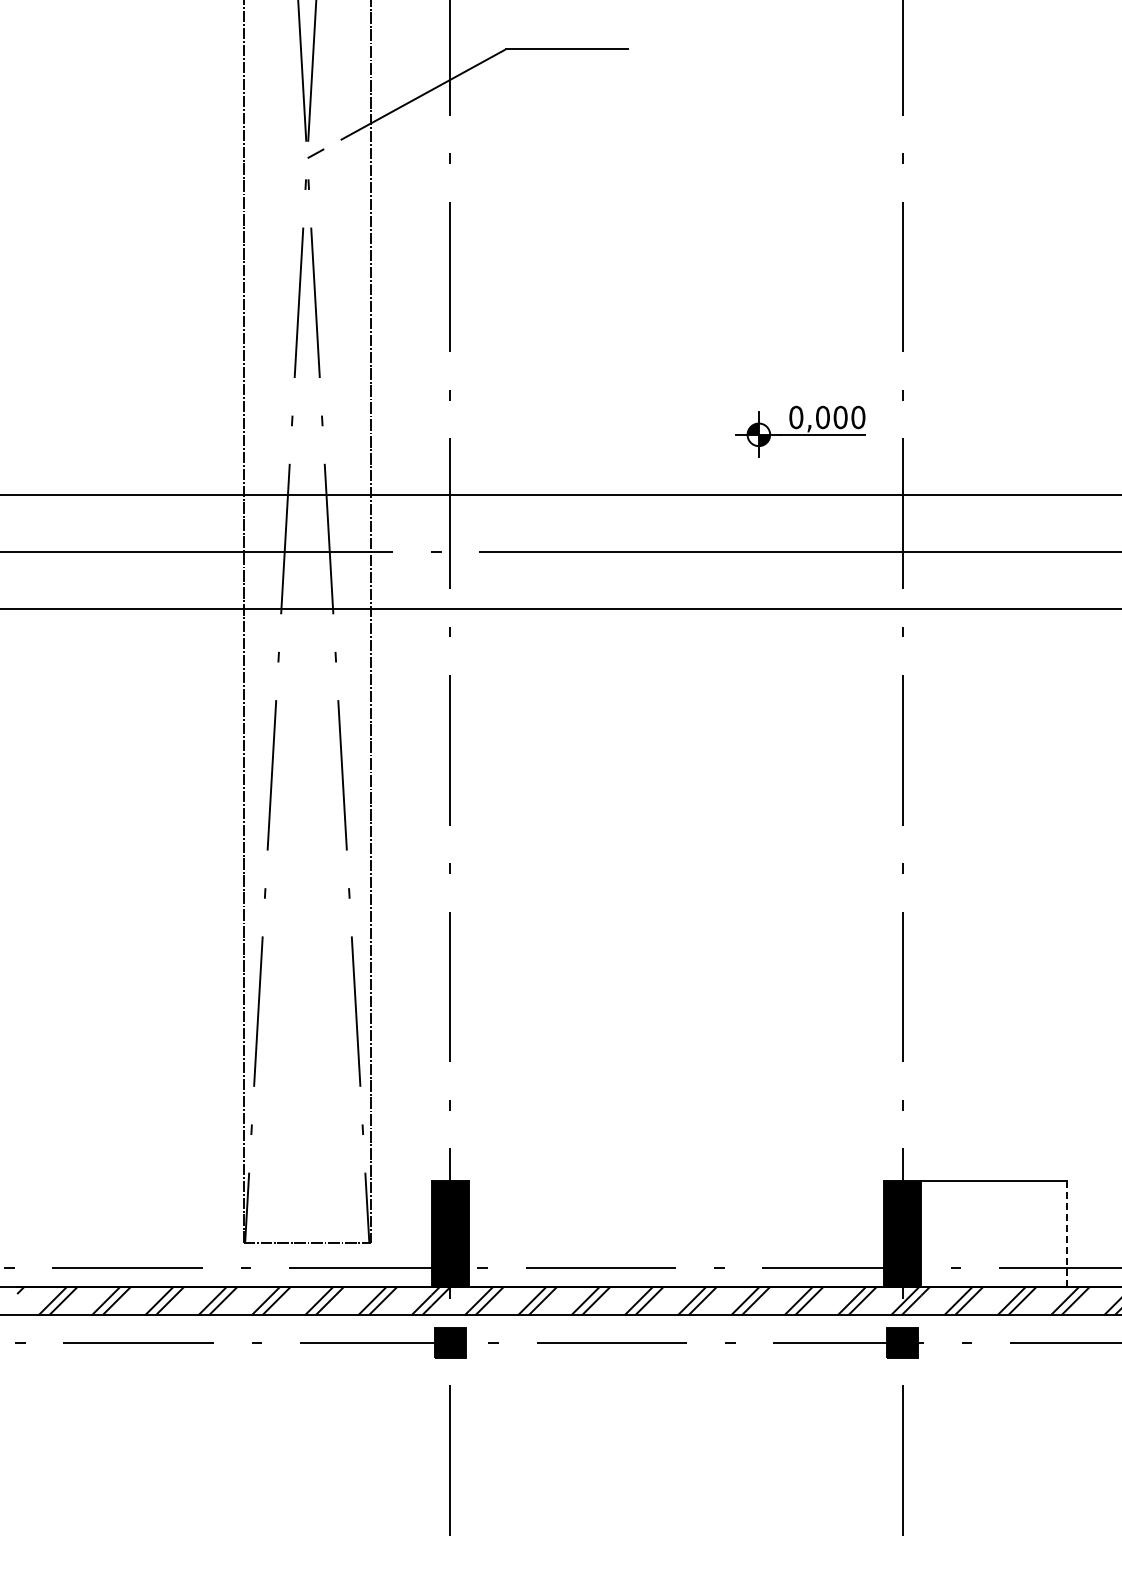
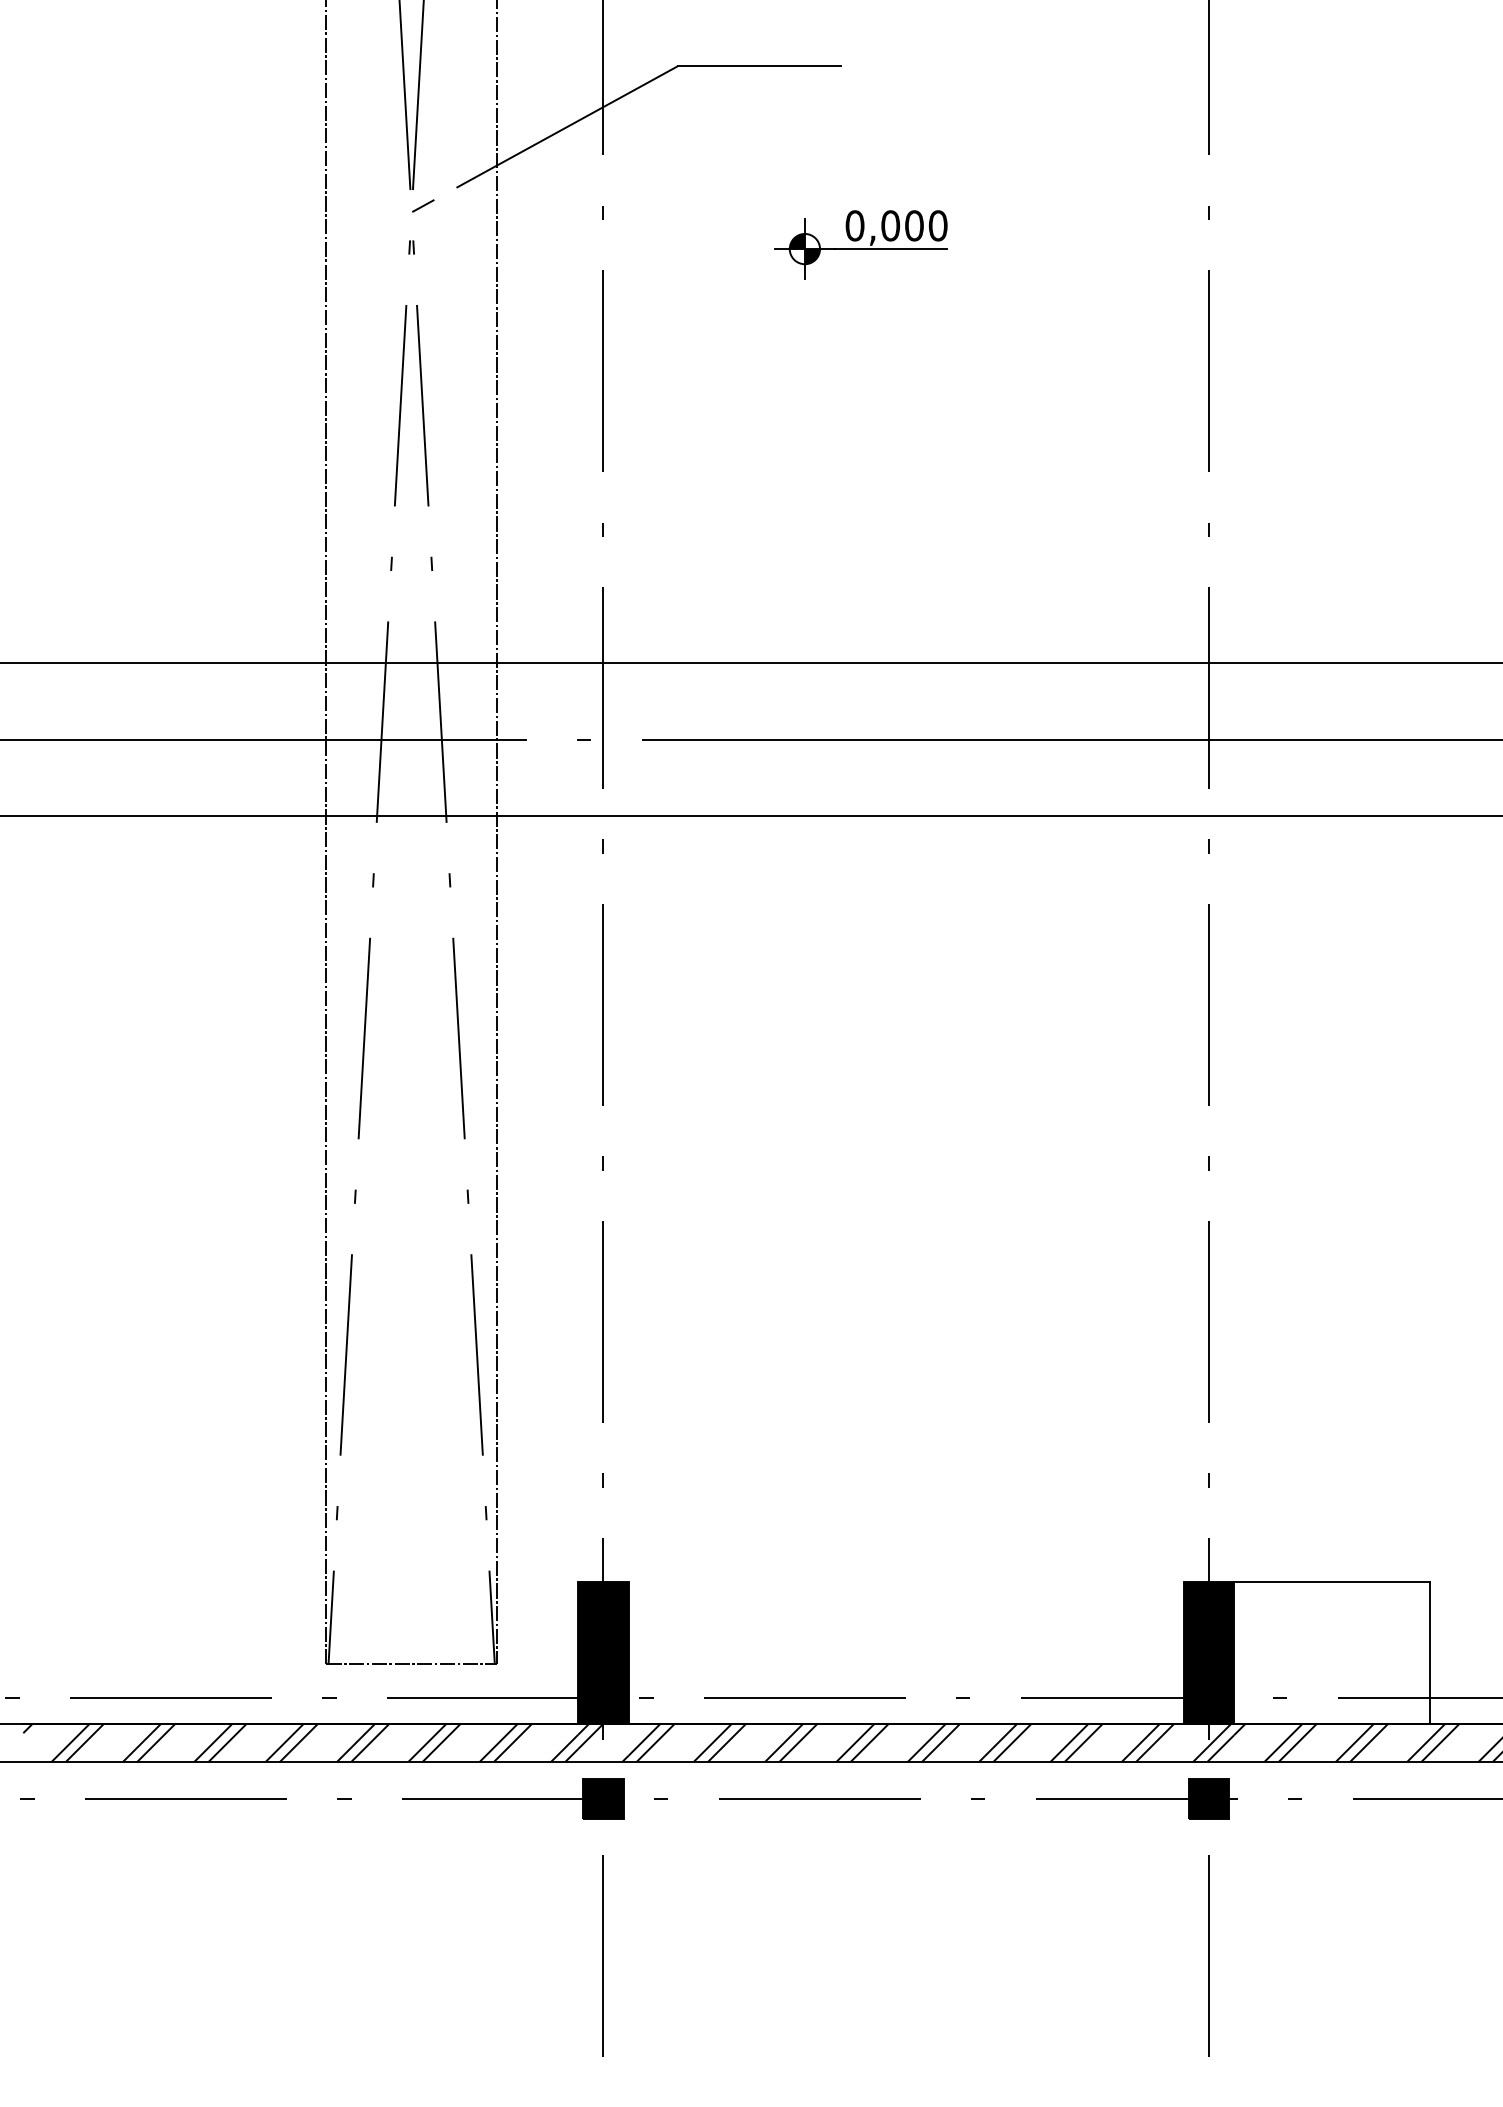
part: (800, 431) -> (860, 244), moved
line: (1067, 1234) -> (1429, 1653), dashed -> solid

